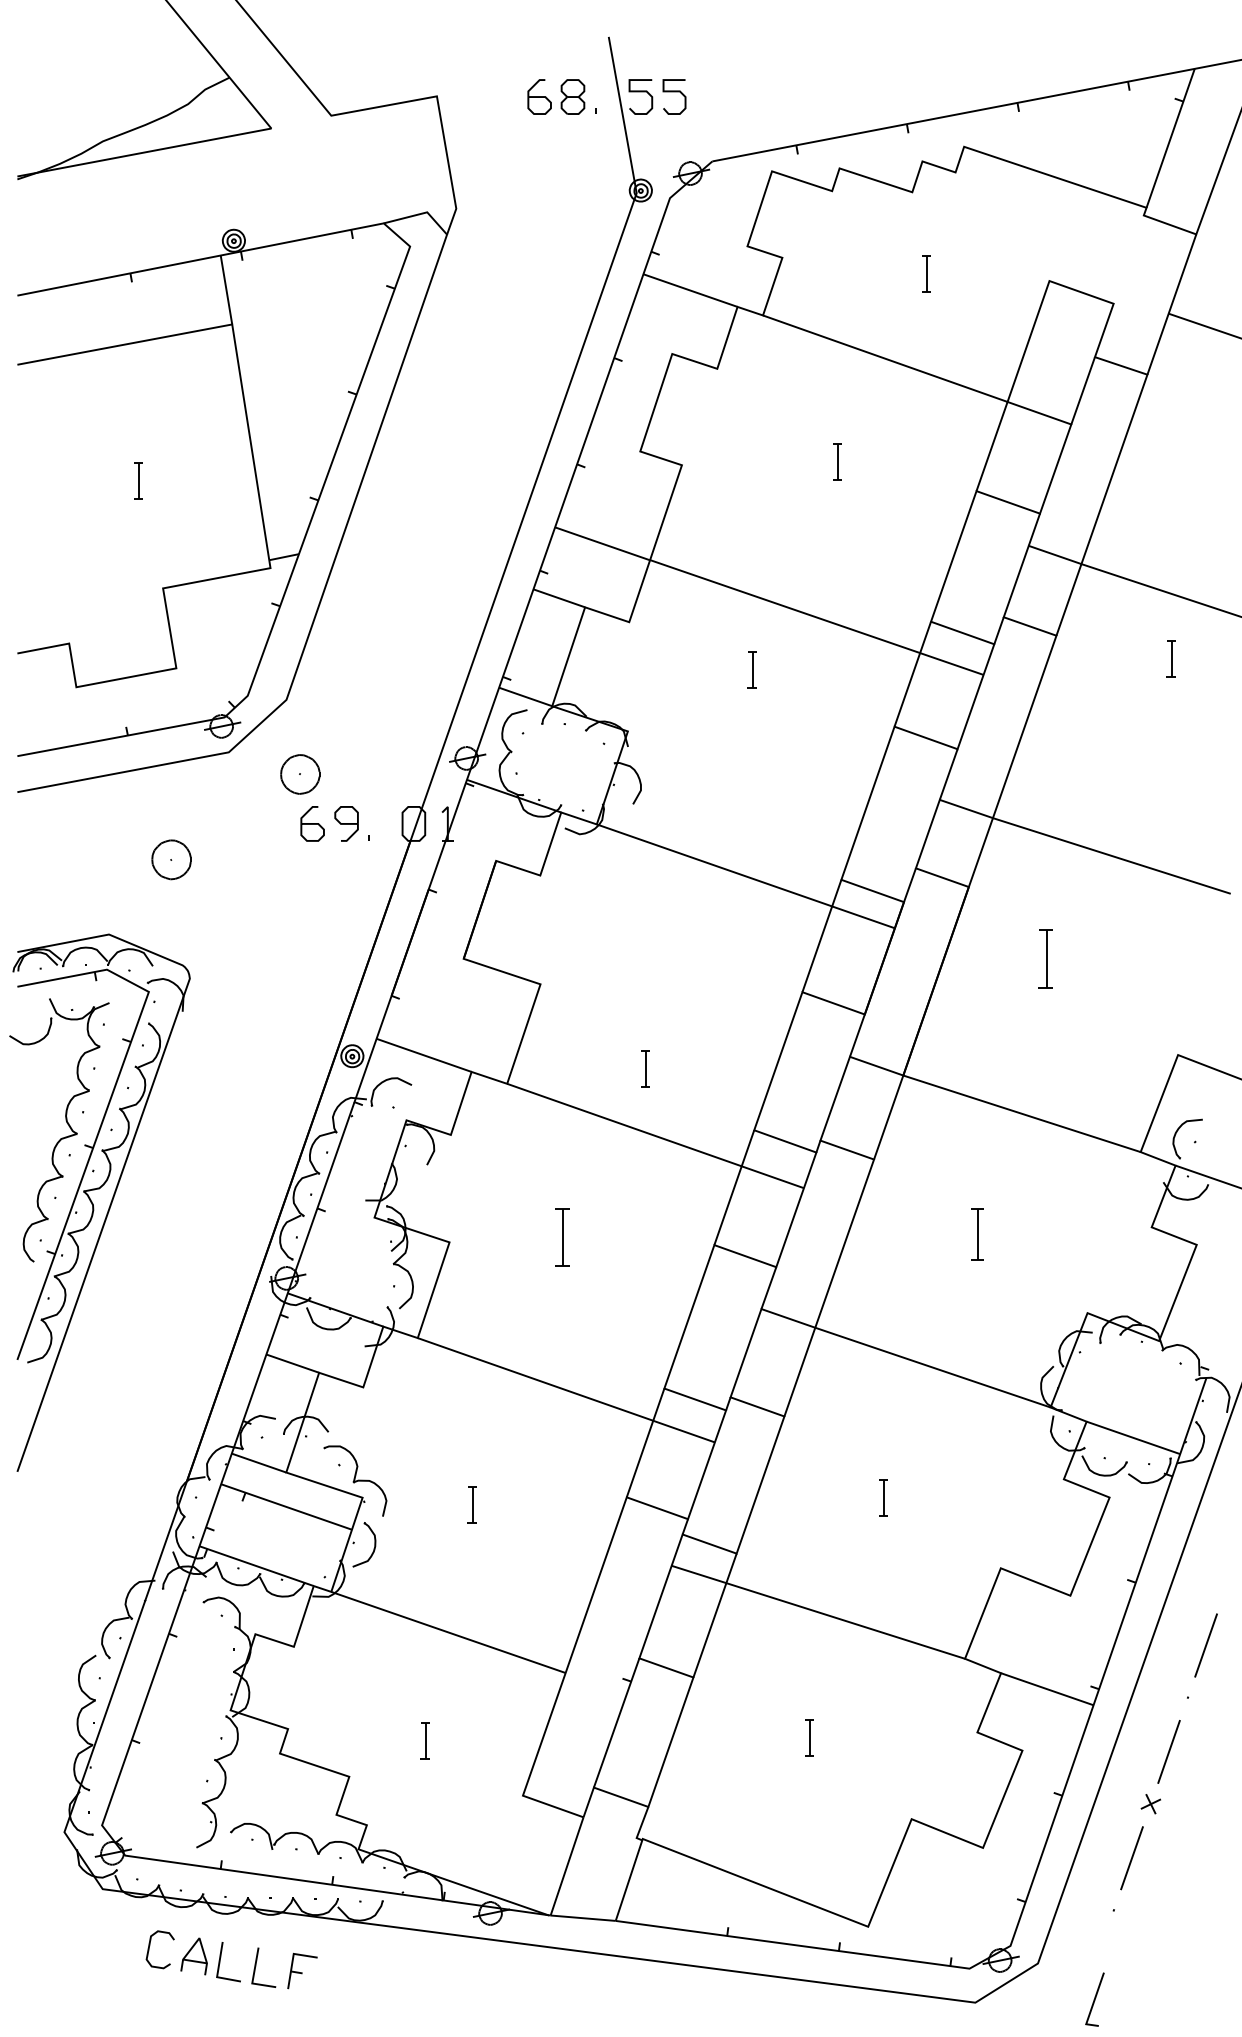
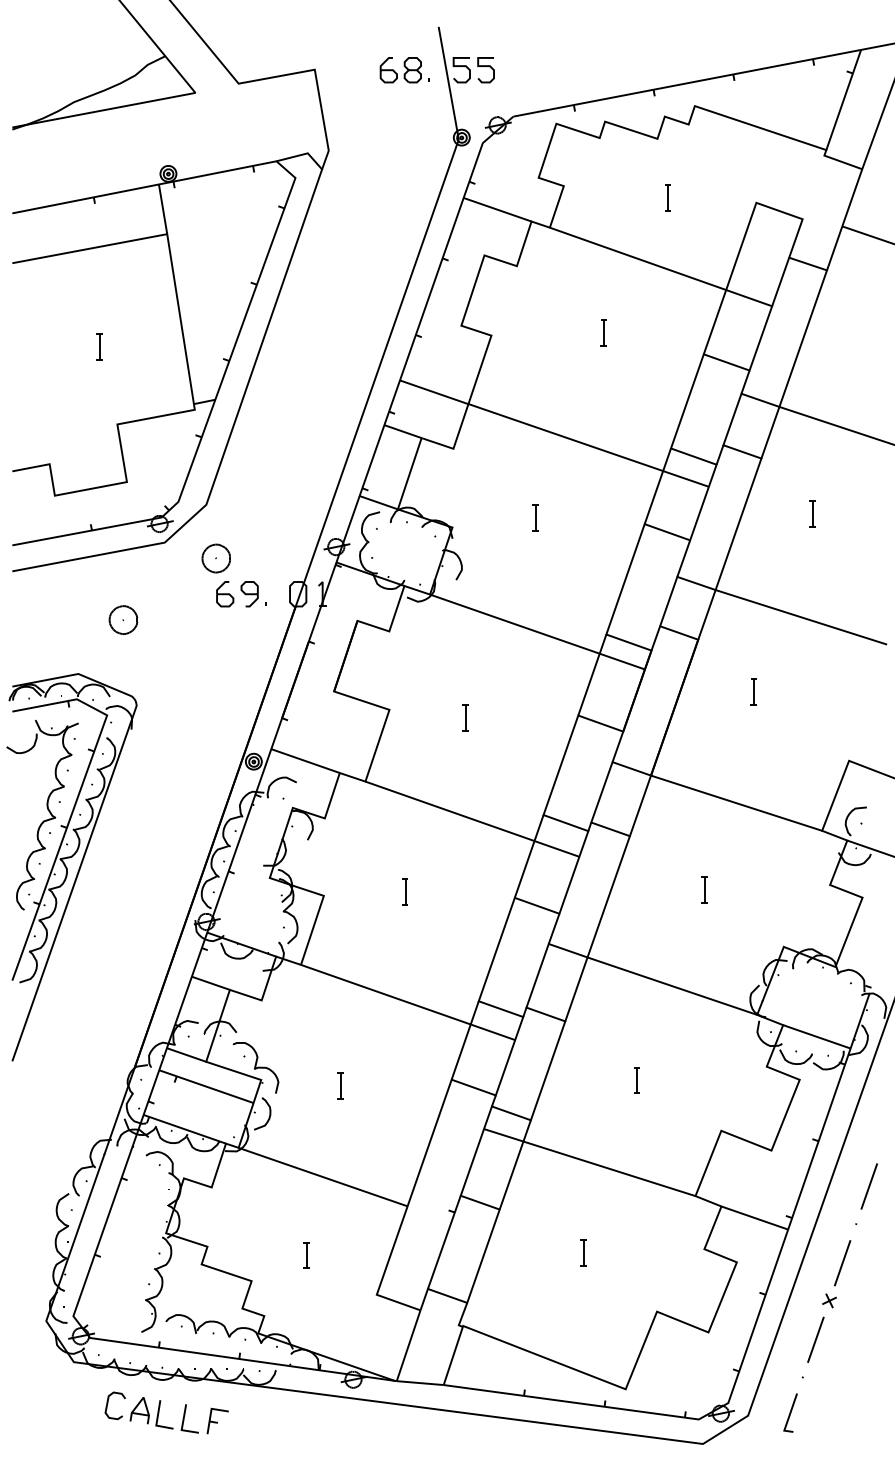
part: (1170, 658) -> (811, 513), moved
part: (751, 669) -> (535, 518), moved
part: (1045, 958) -> (753, 691), size x0.62
part: (645, 1068) -> (465, 717), moved
part: (976, 1233) -> (703, 889), size x0.71
part: (561, 1236) -> (404, 891), size x0.62
line: (1094, 1999) -> (790, 1412), moved

